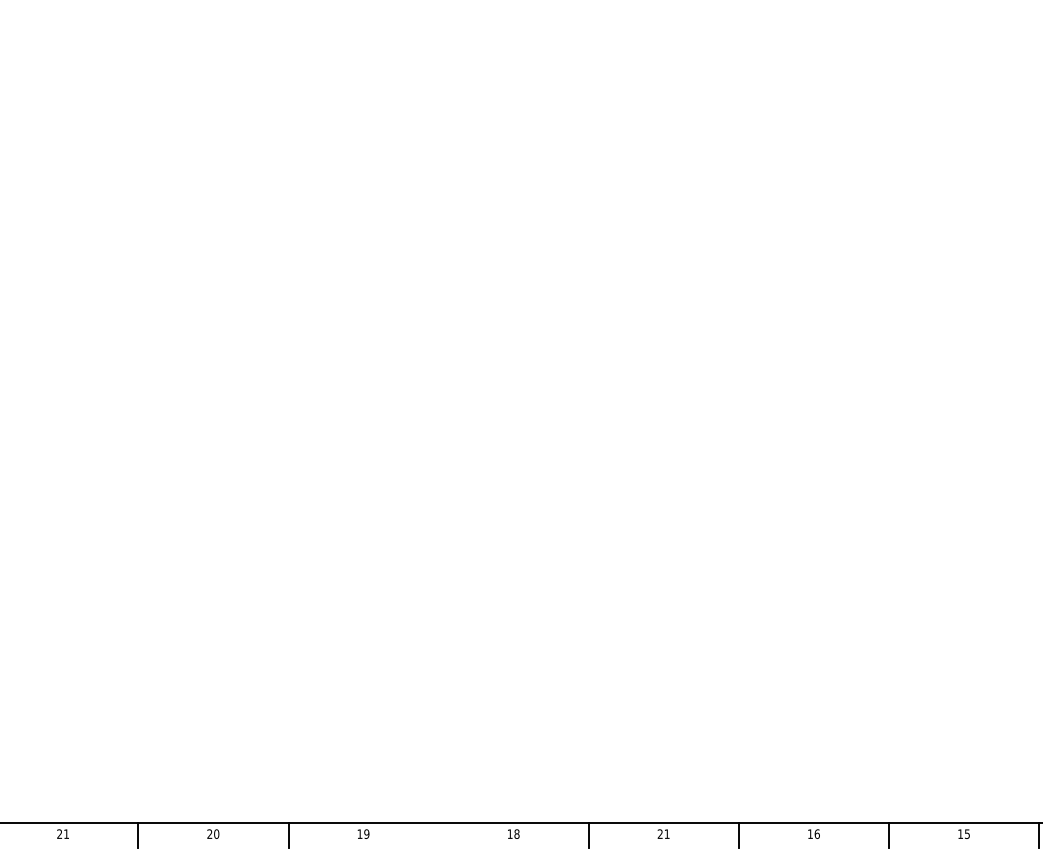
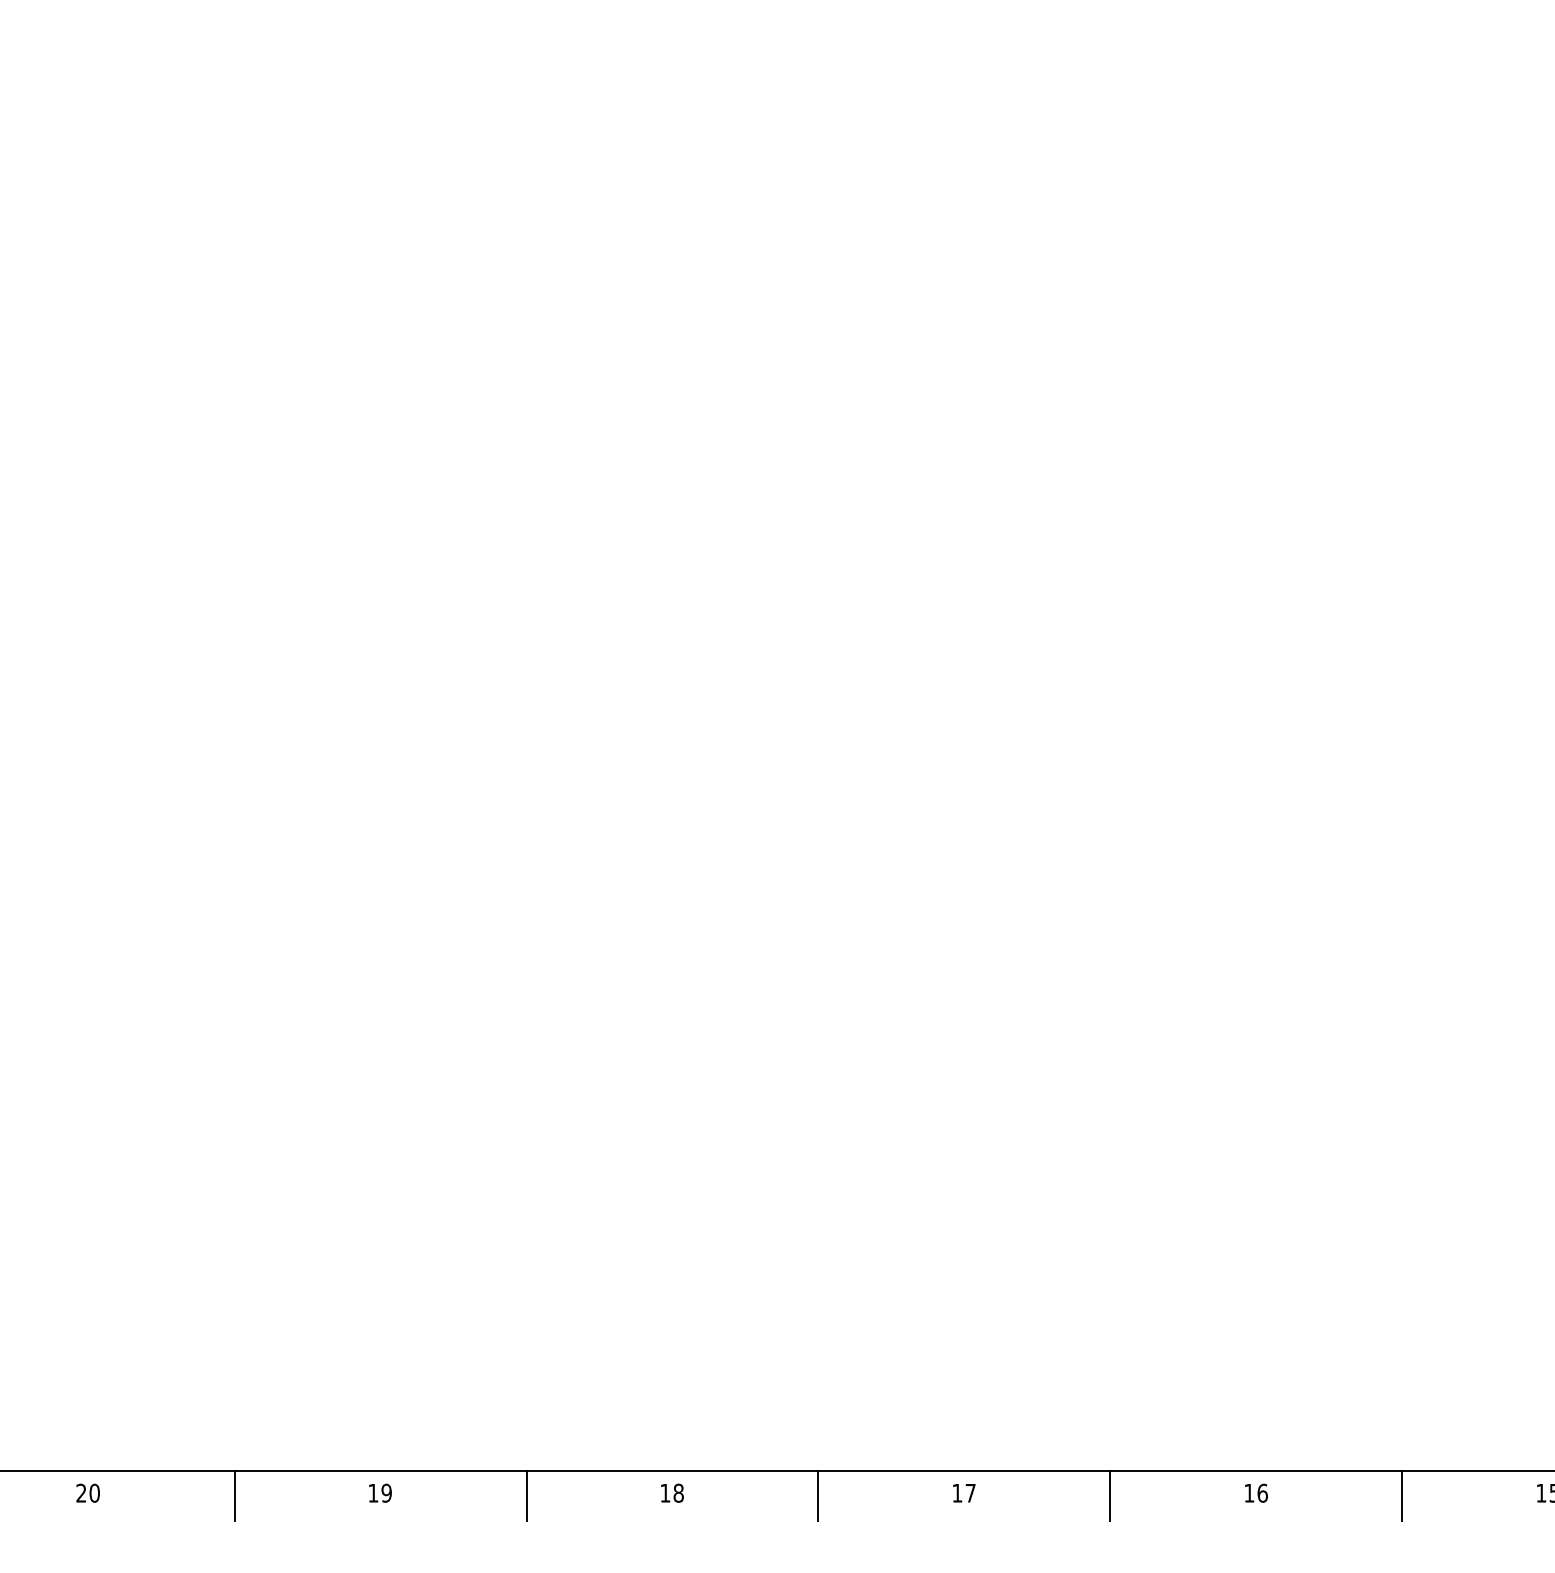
text: (663, 833) -> (963, 1491), 21 -> 17
line: (438, 835) -> (526, 1495), added

